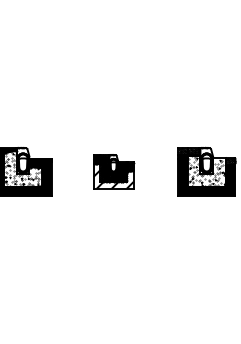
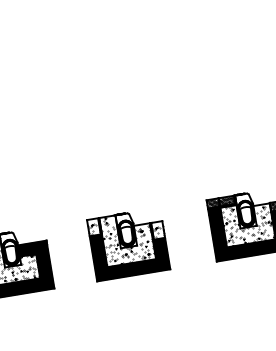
part: (113, 171) -> (128, 243), size x1.43

